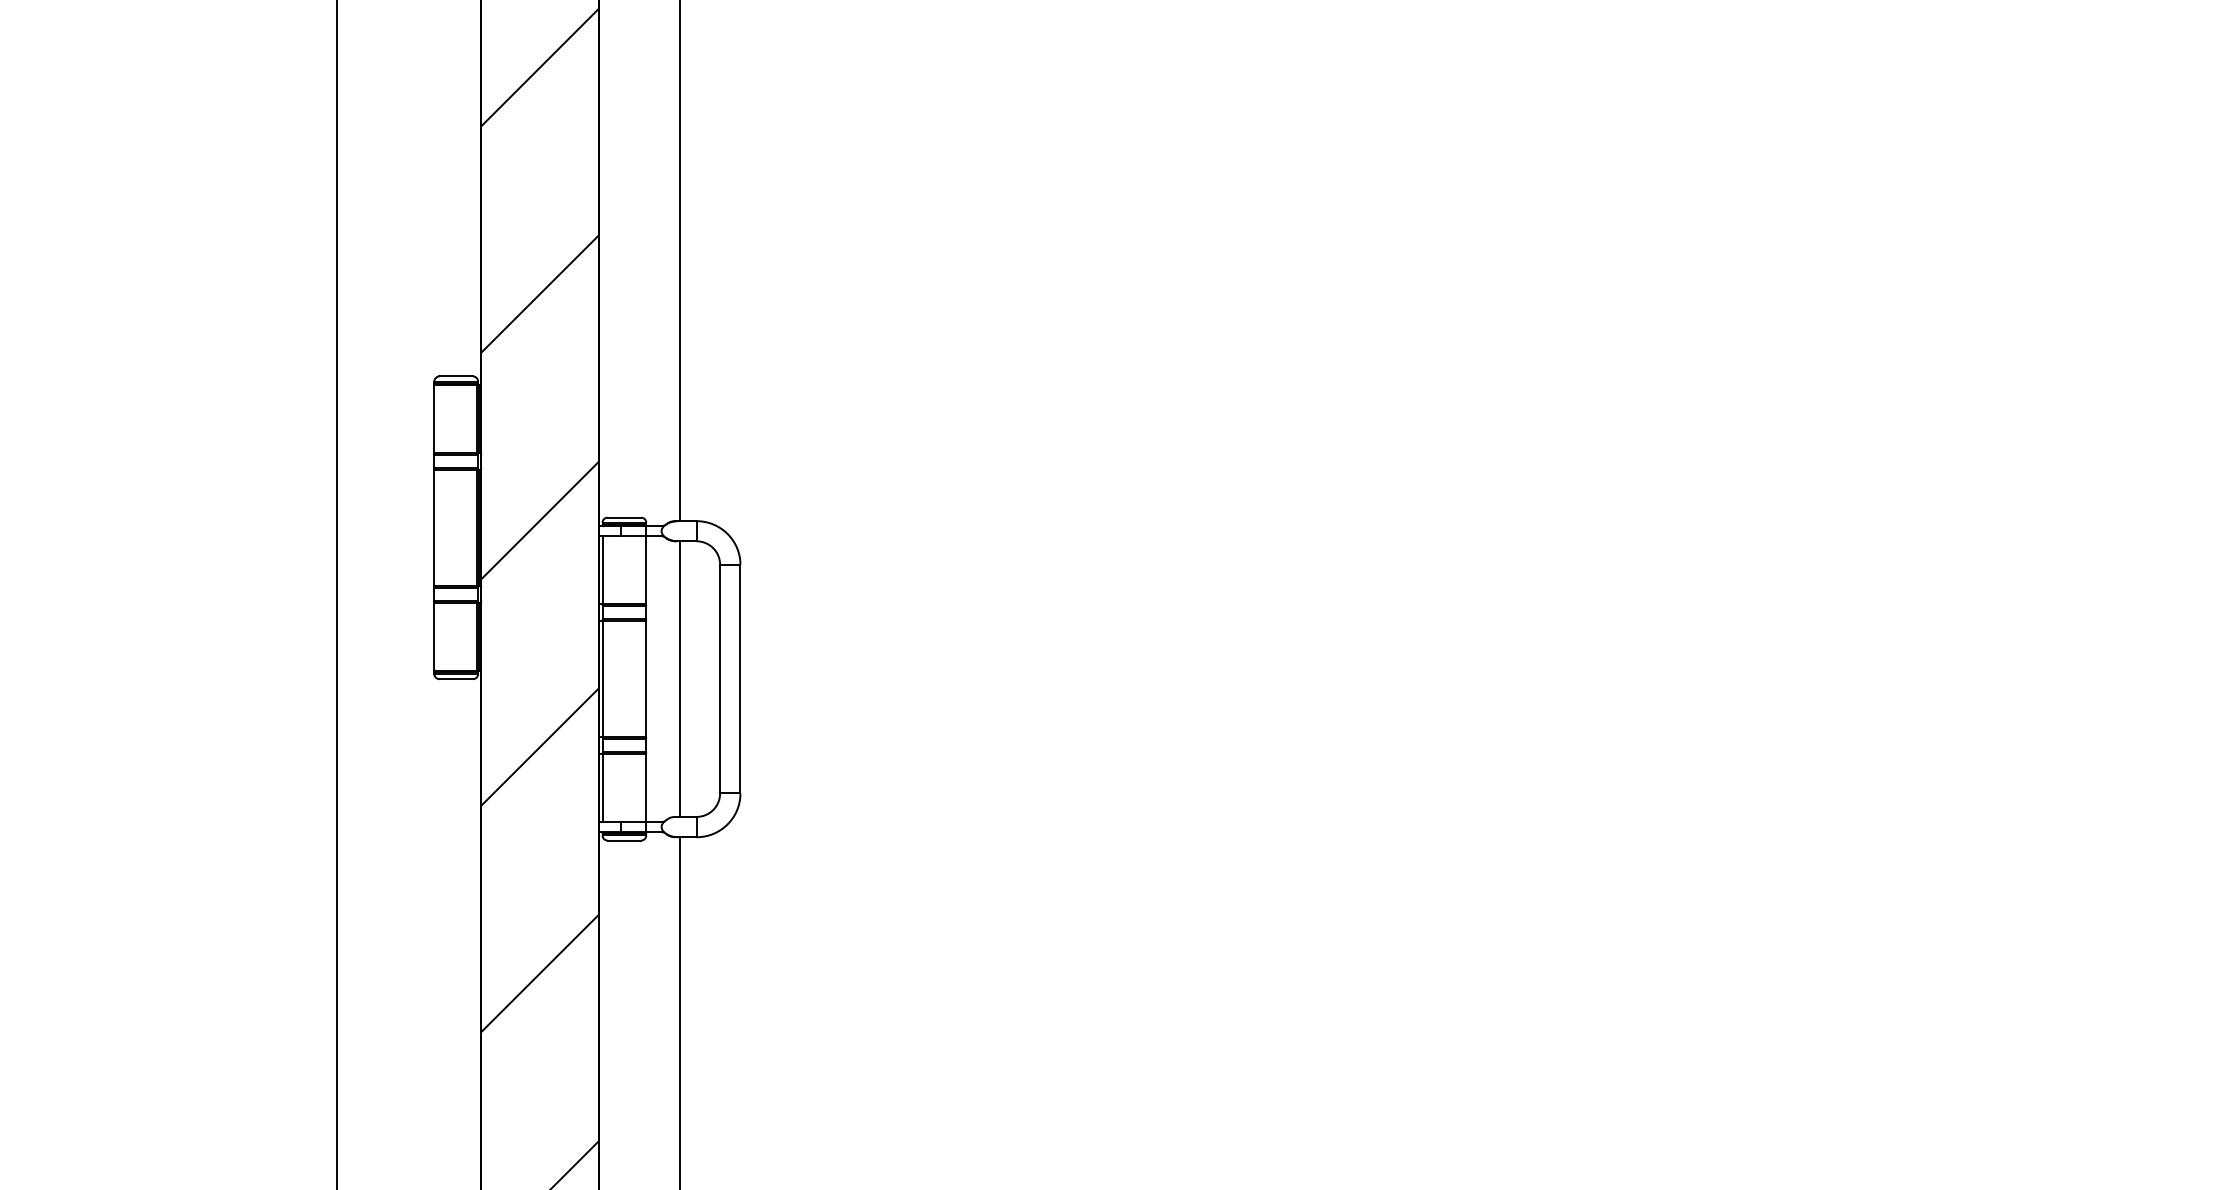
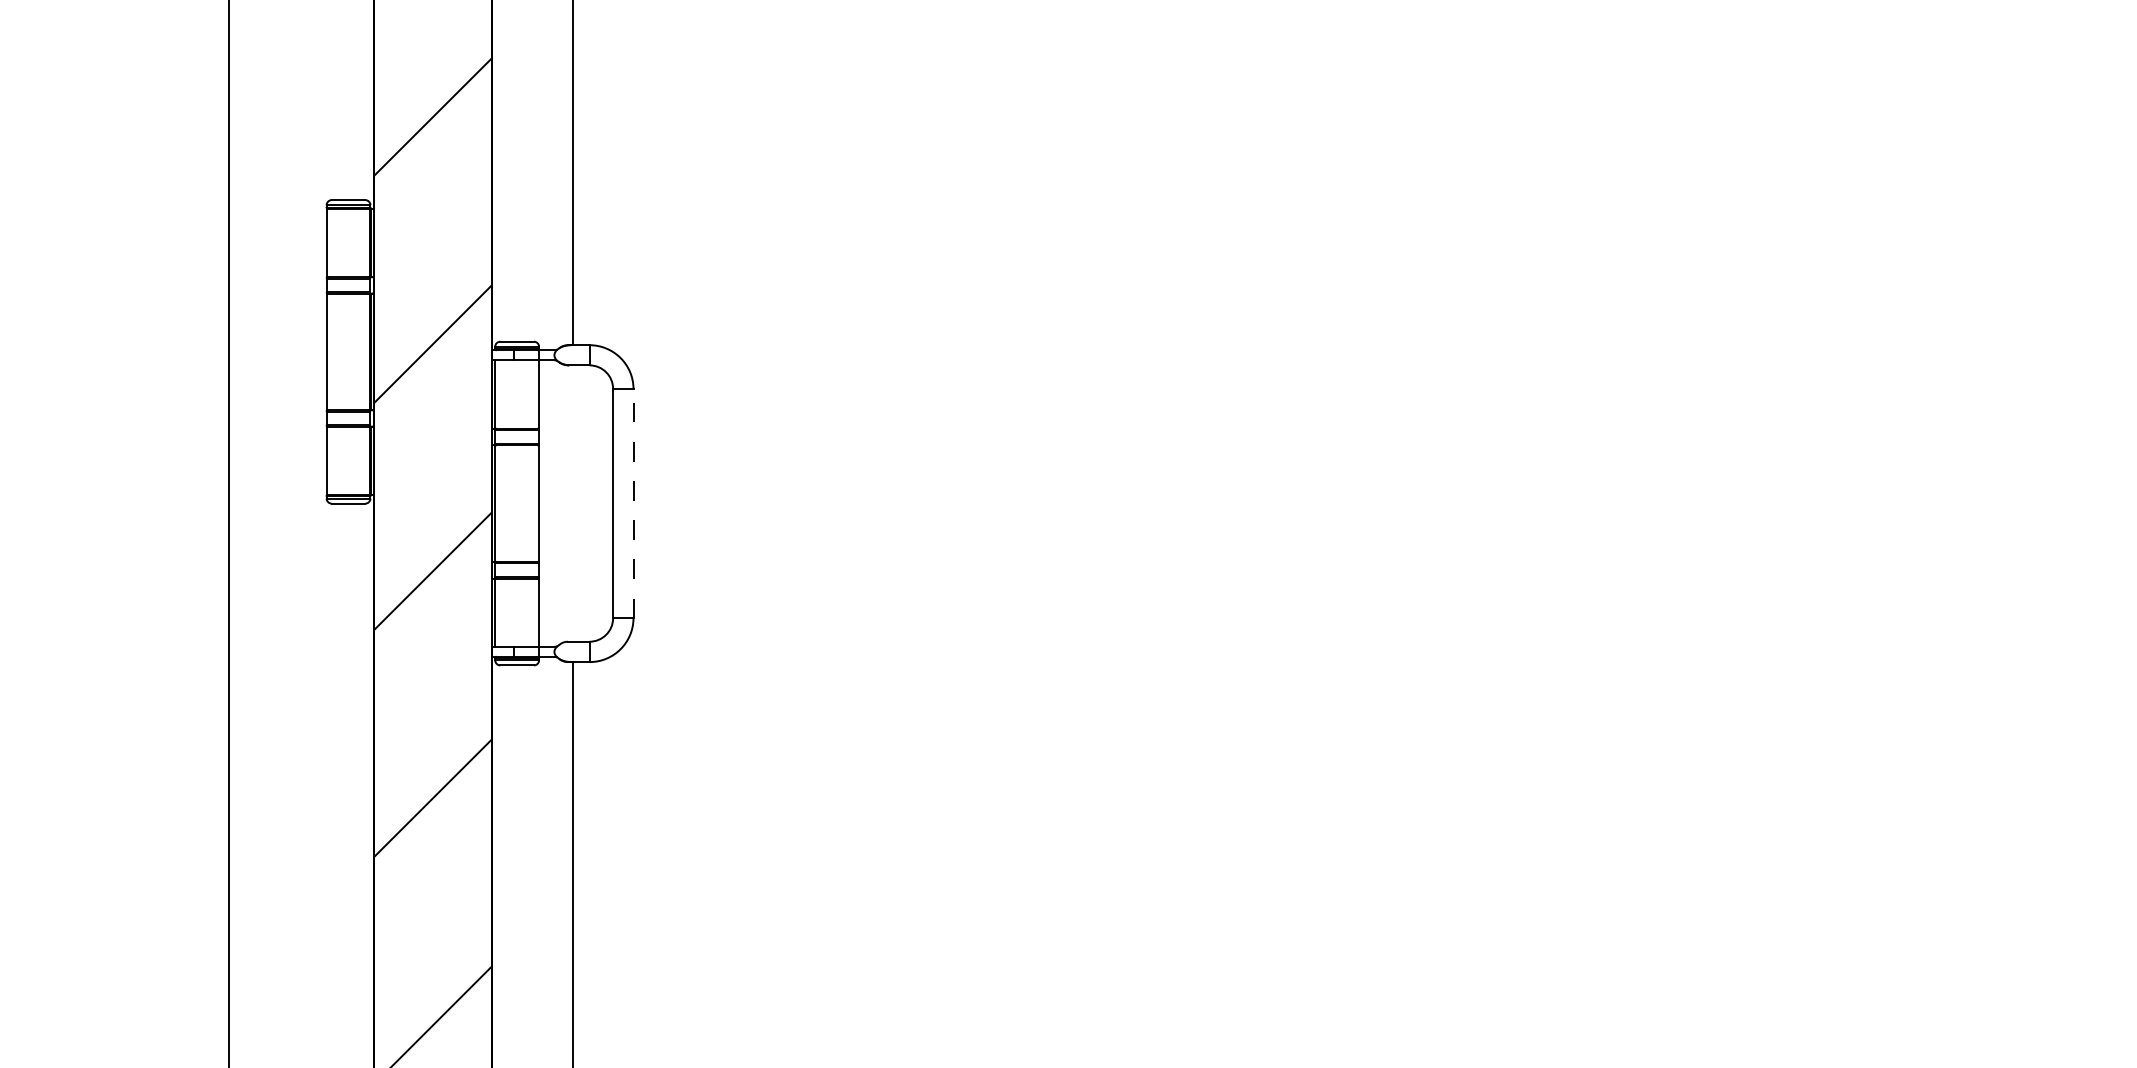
line: (679, 678) -> (572, 502), removed
line: (740, 678) -> (633, 502), solid -> dashed

